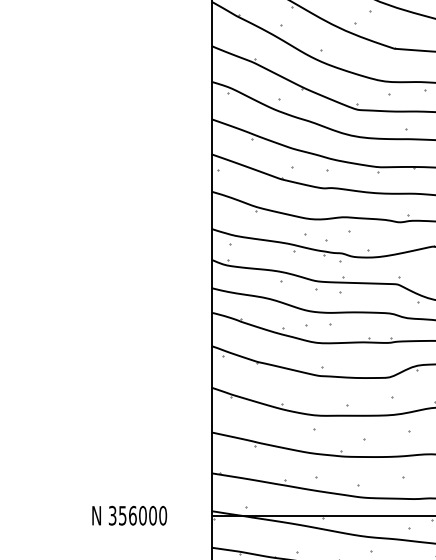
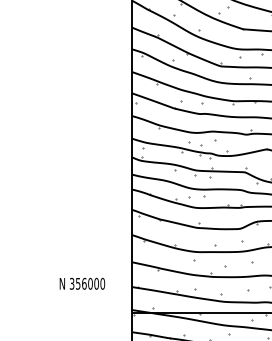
text: (129, 515) -> (82, 283), moved

